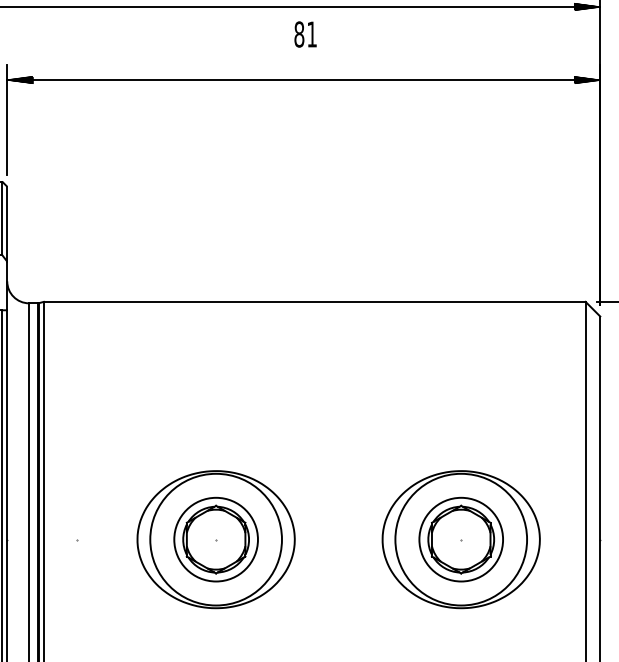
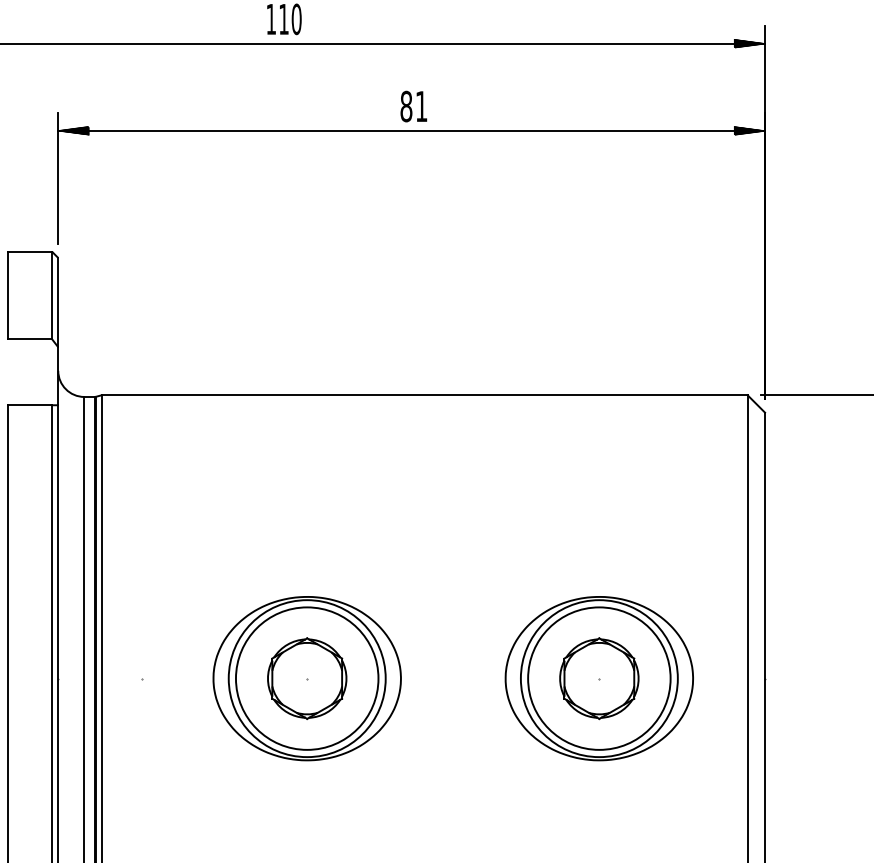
text: (305, 34) -> (413, 106), moved
circle: (215, 539) -> (306, 678), size x1.43
circle: (461, 539) -> (599, 678), size x1.43

